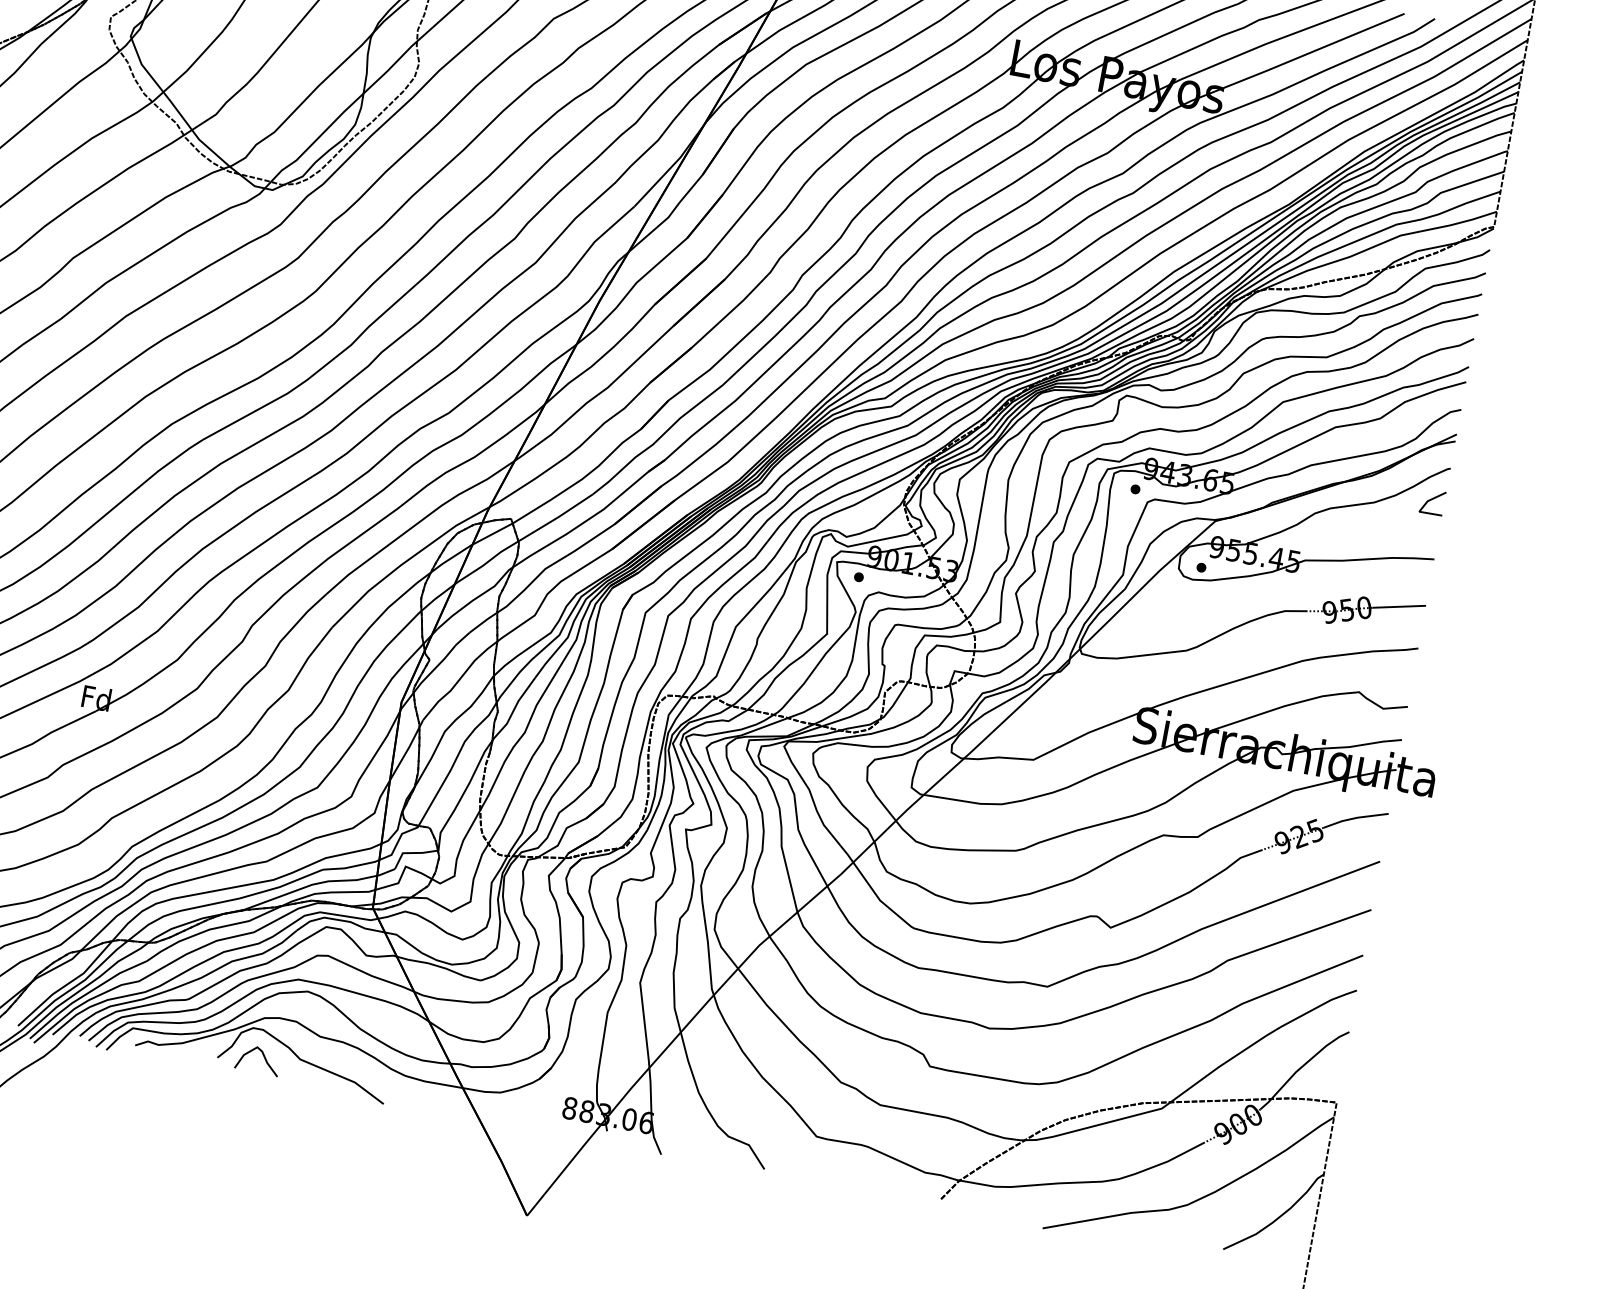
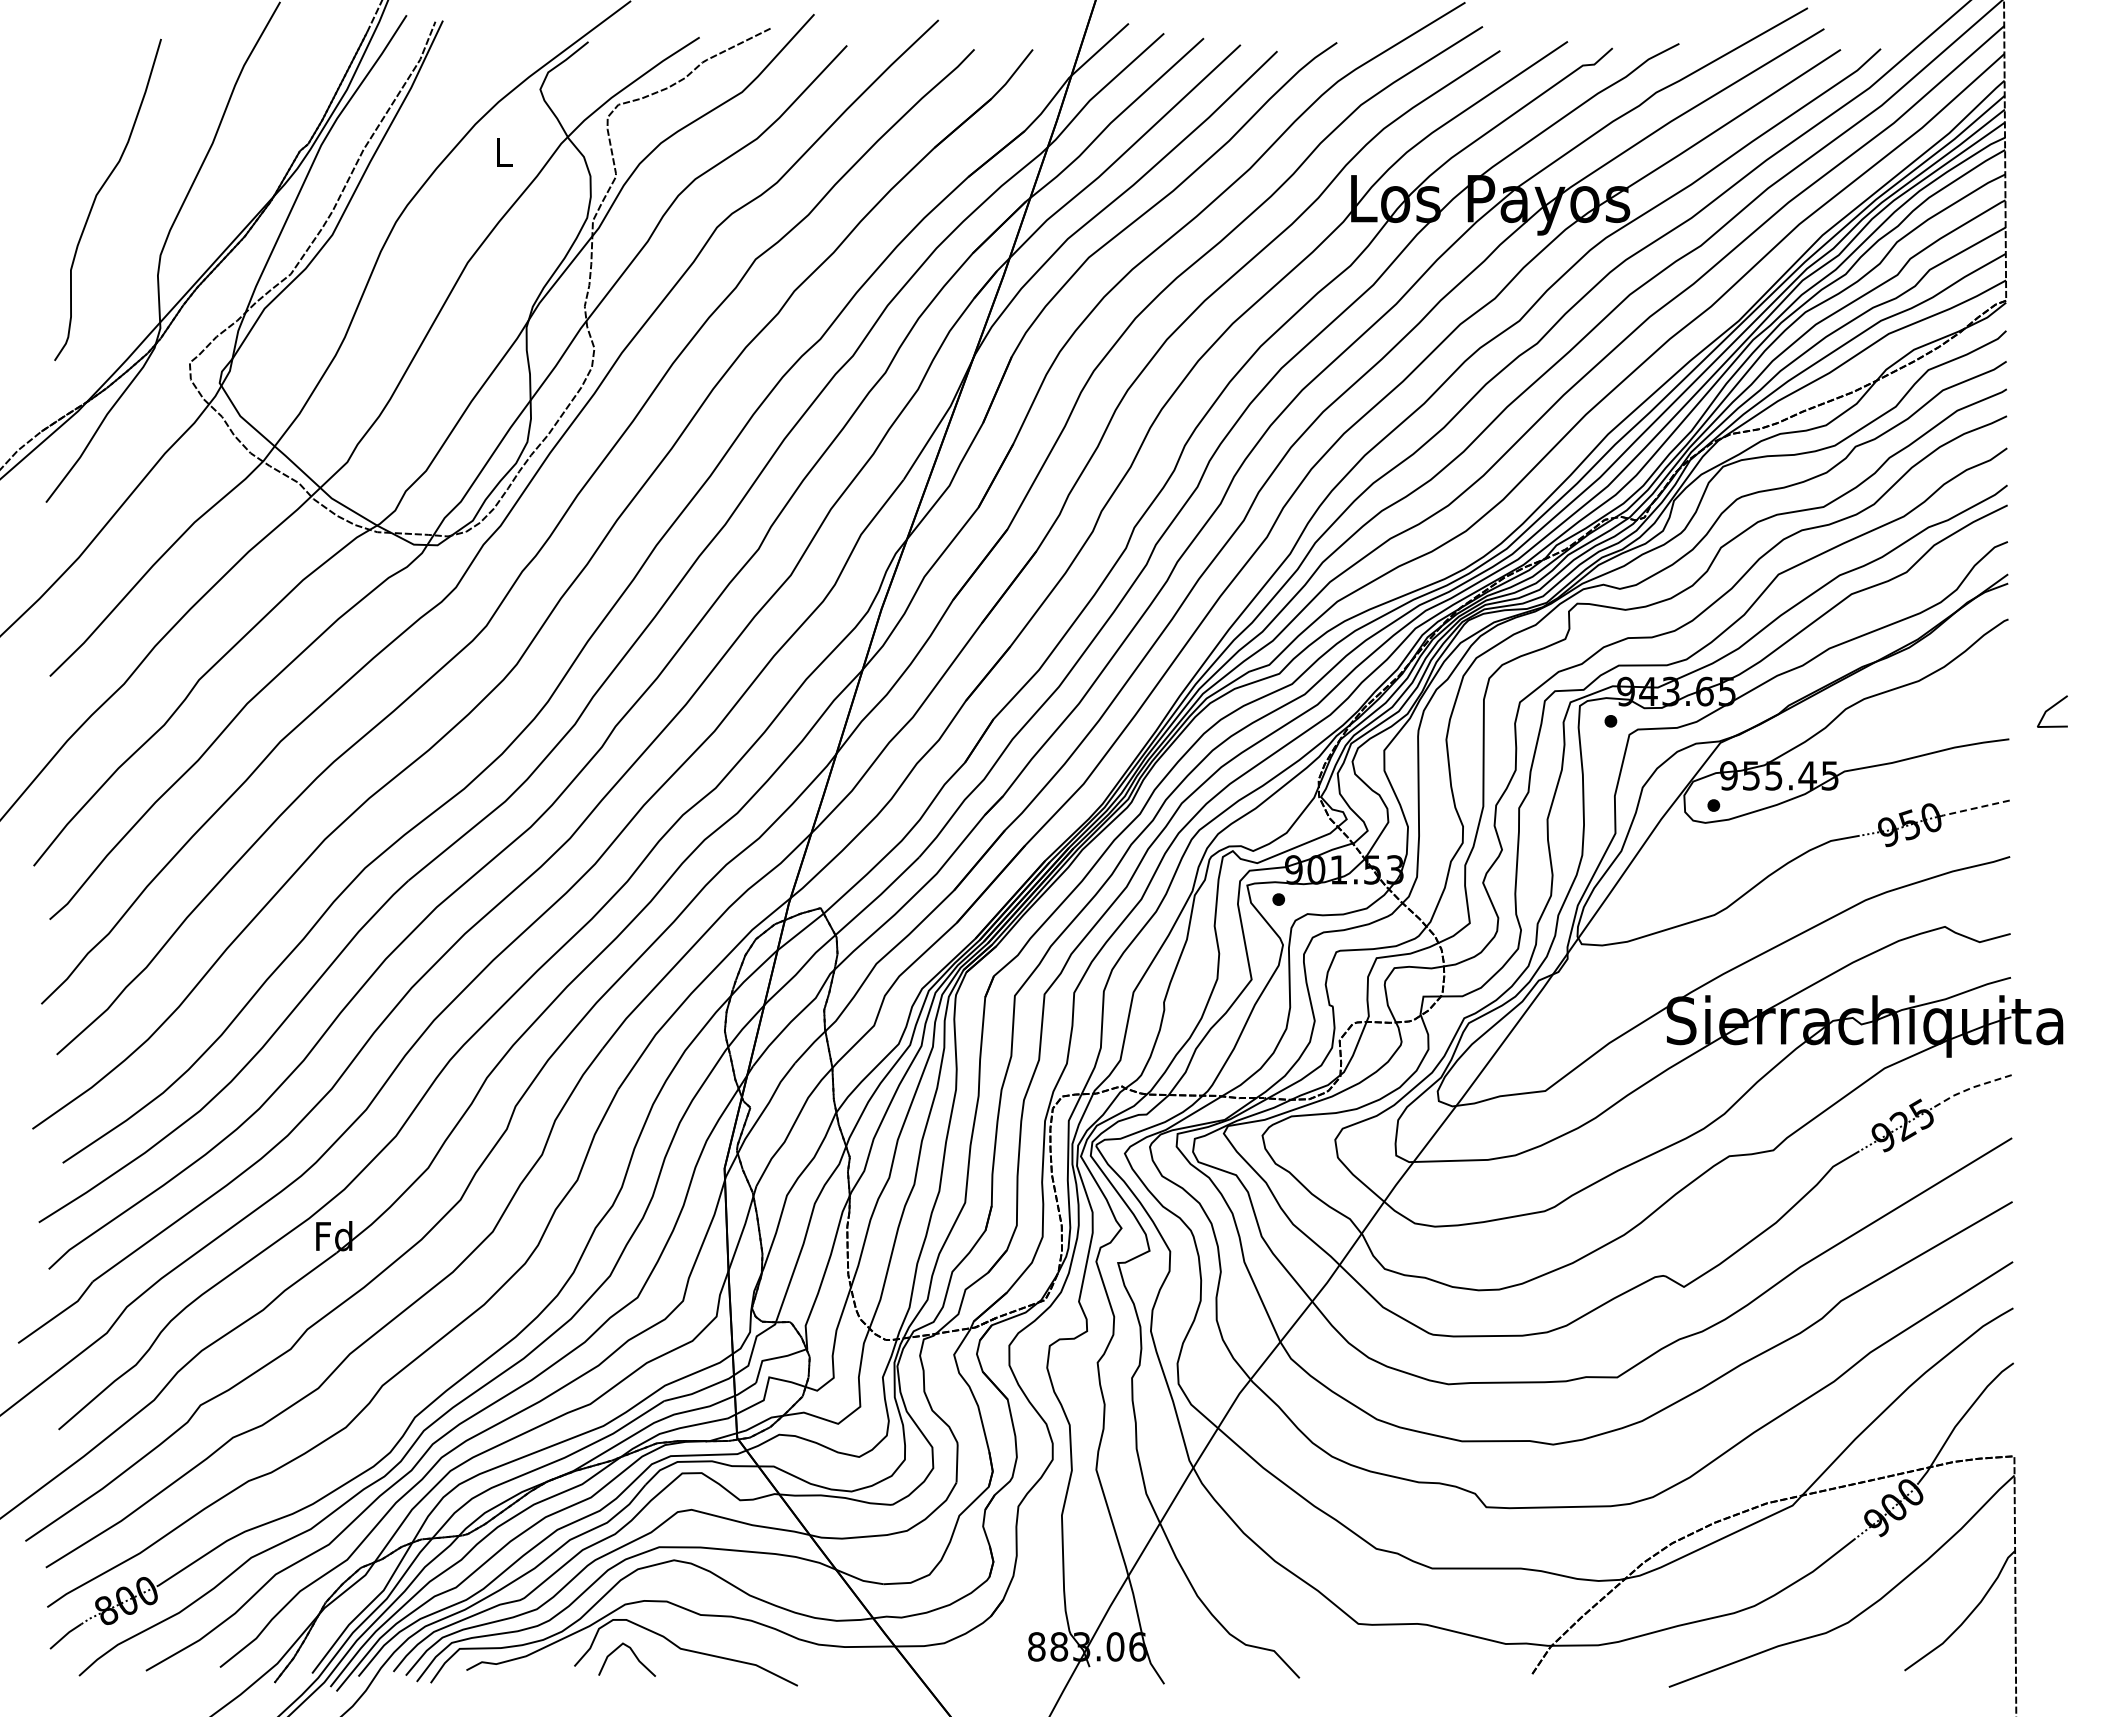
line: (1431, 500) -> (2050, 709), moved
line: (1398, 606) -> (1974, 808), solid -> dashed
line: (1354, 818) -> (1969, 1088), solid -> dashed

